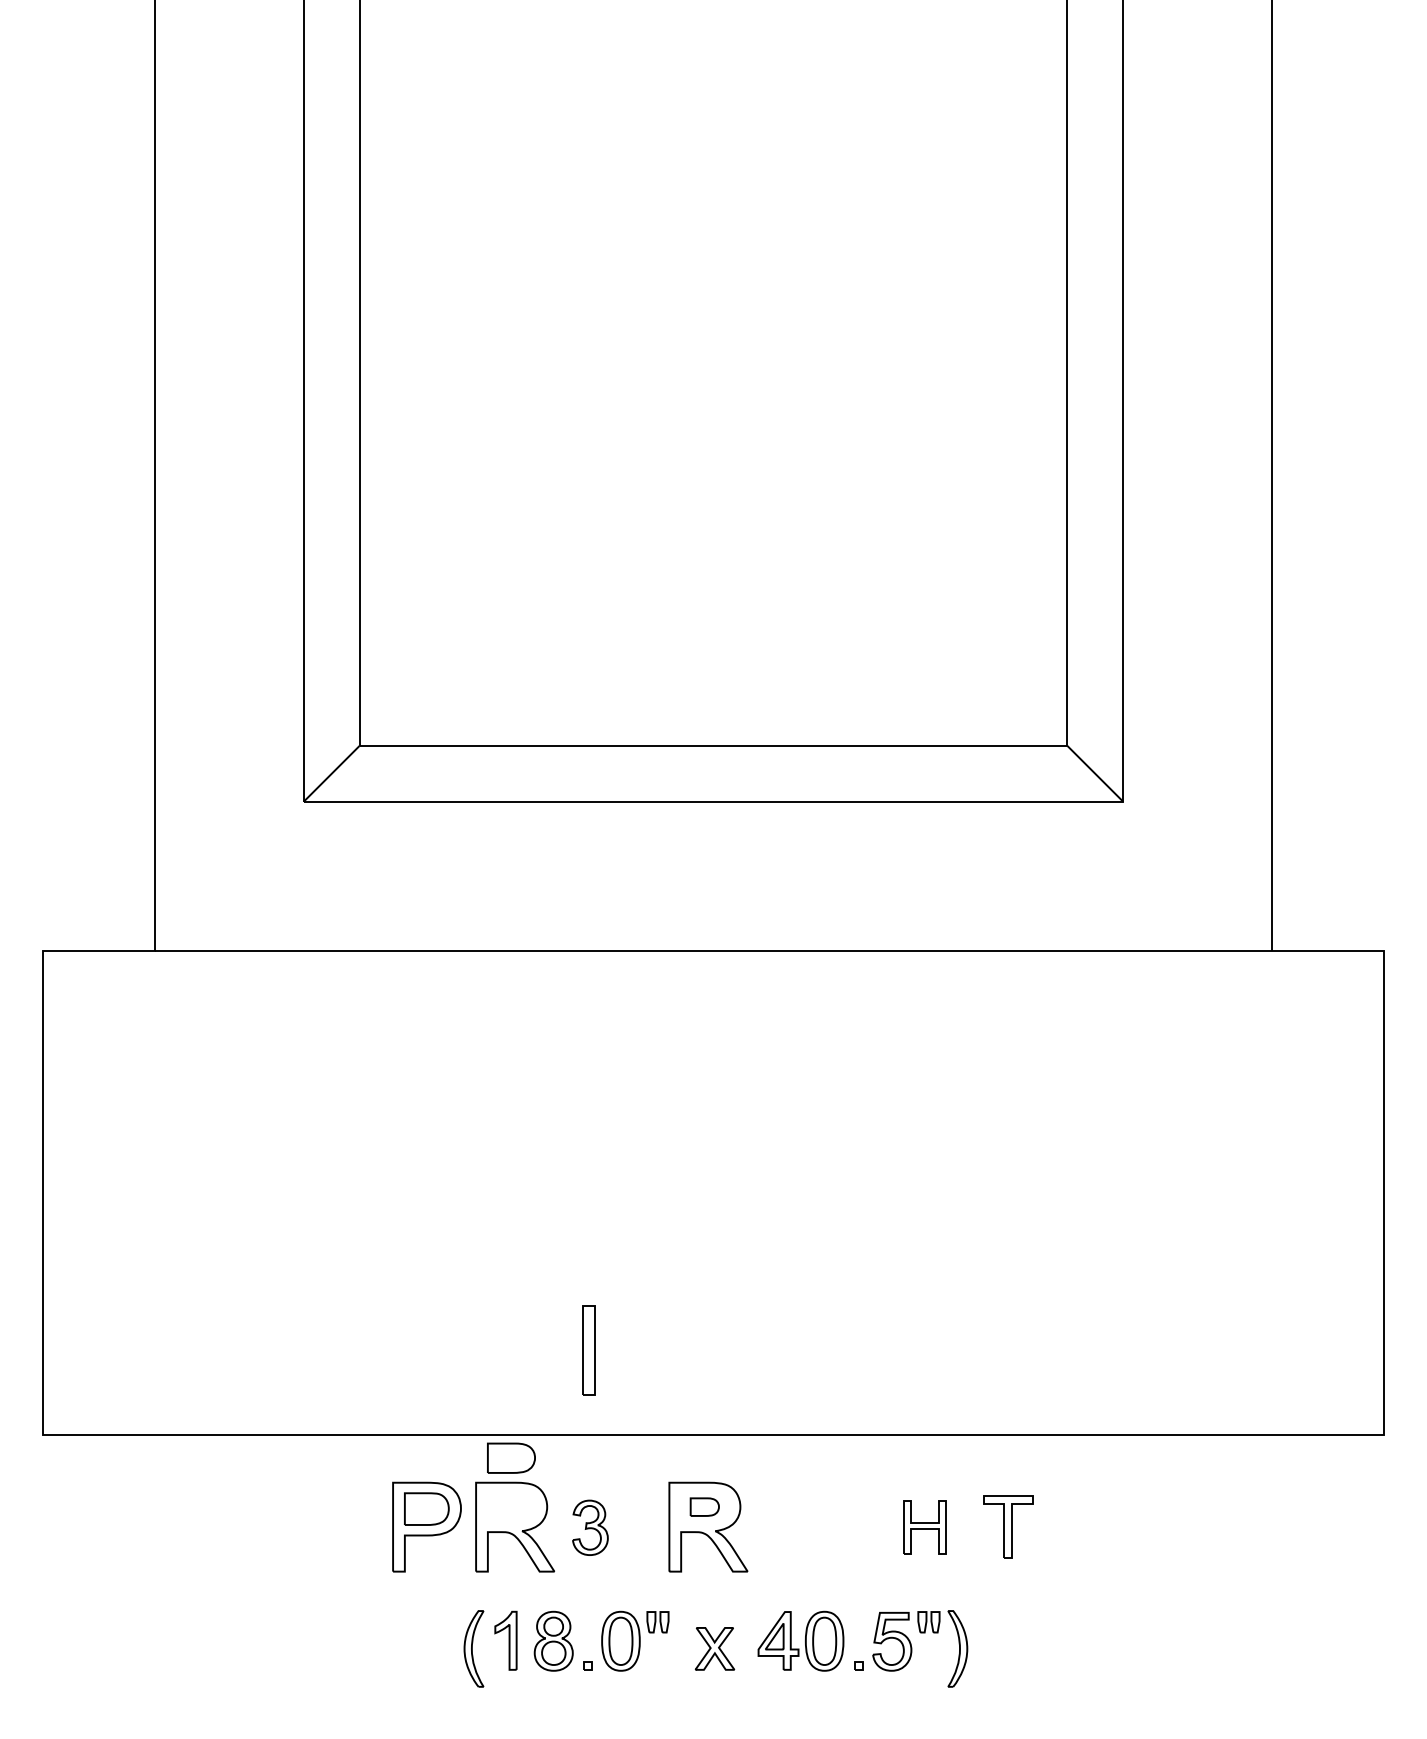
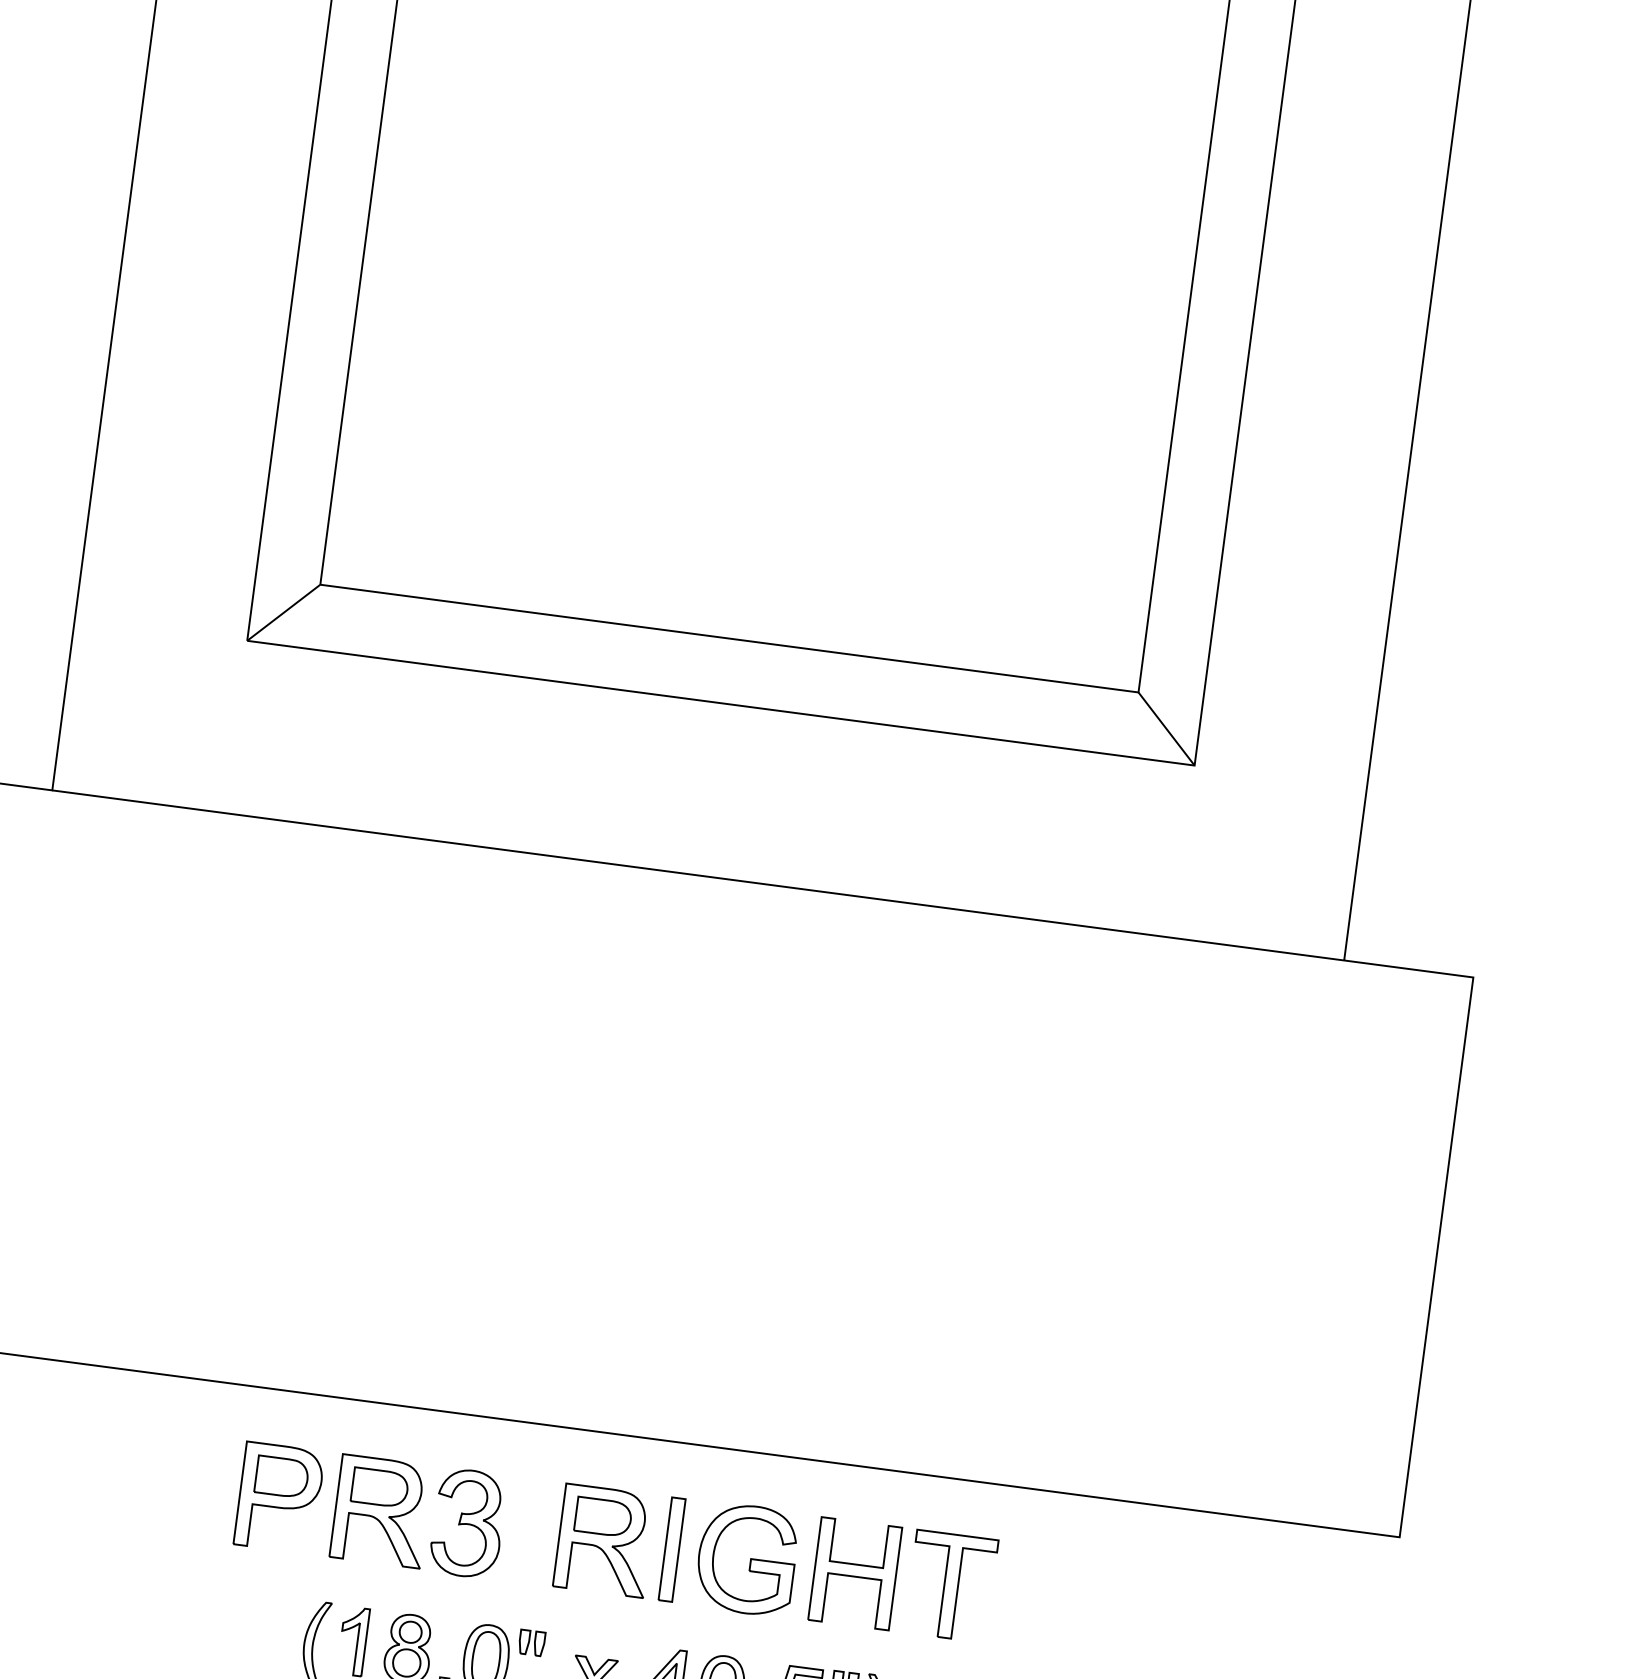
part: (588, 1350) -> (671, 1549), moved
part: (511, 1457) -> (380, 1486), moved
part: (704, 1506) -> (603, 1516), size x1.67
part: (831, 1526) -> (747, 1558), added
part: (590, 1527) -> (468, 1523), size x1.67
part: (924, 1527) -> (854, 1574), size x1.67
part: (1007, 1527) -> (950, 1586), size x1.43

